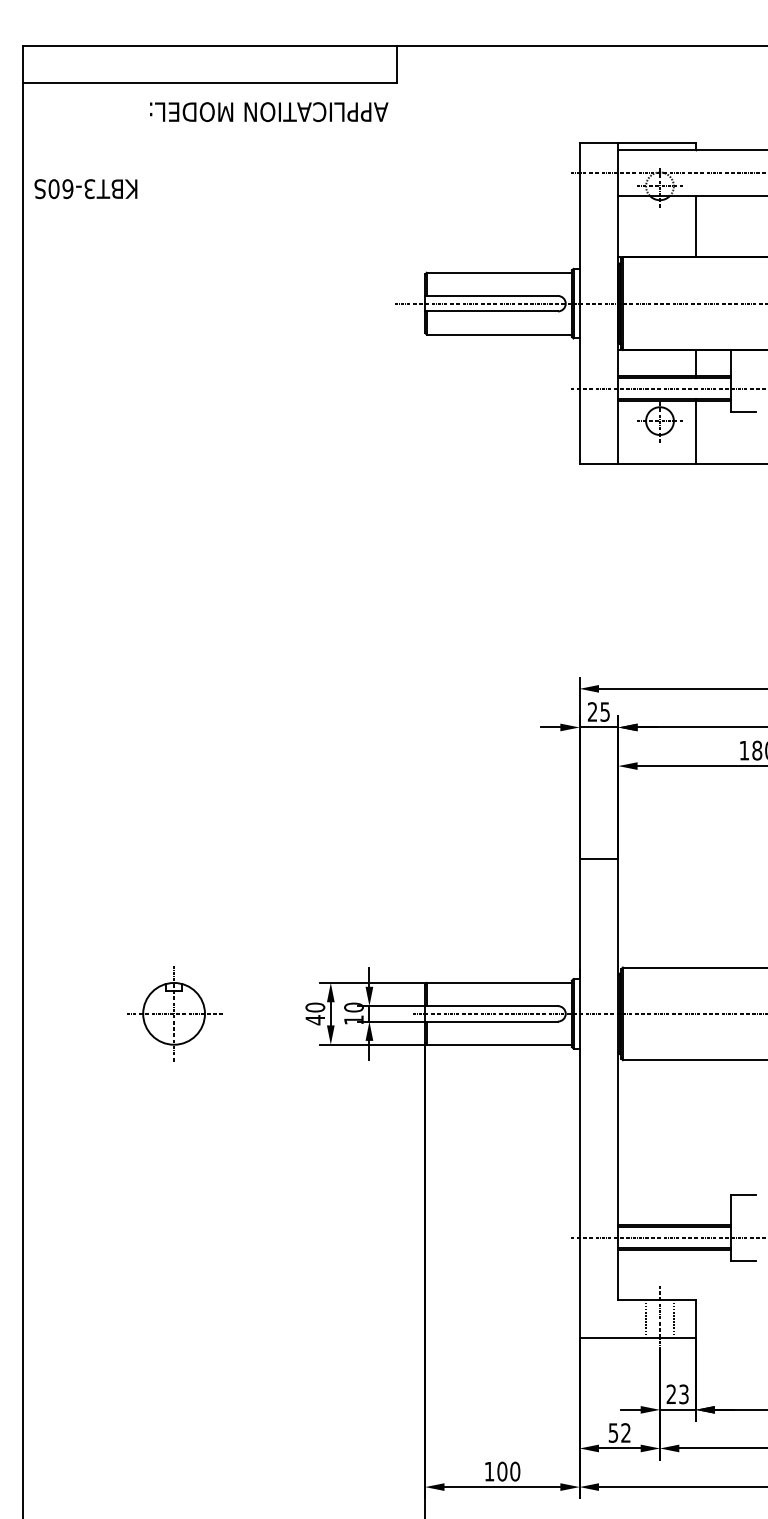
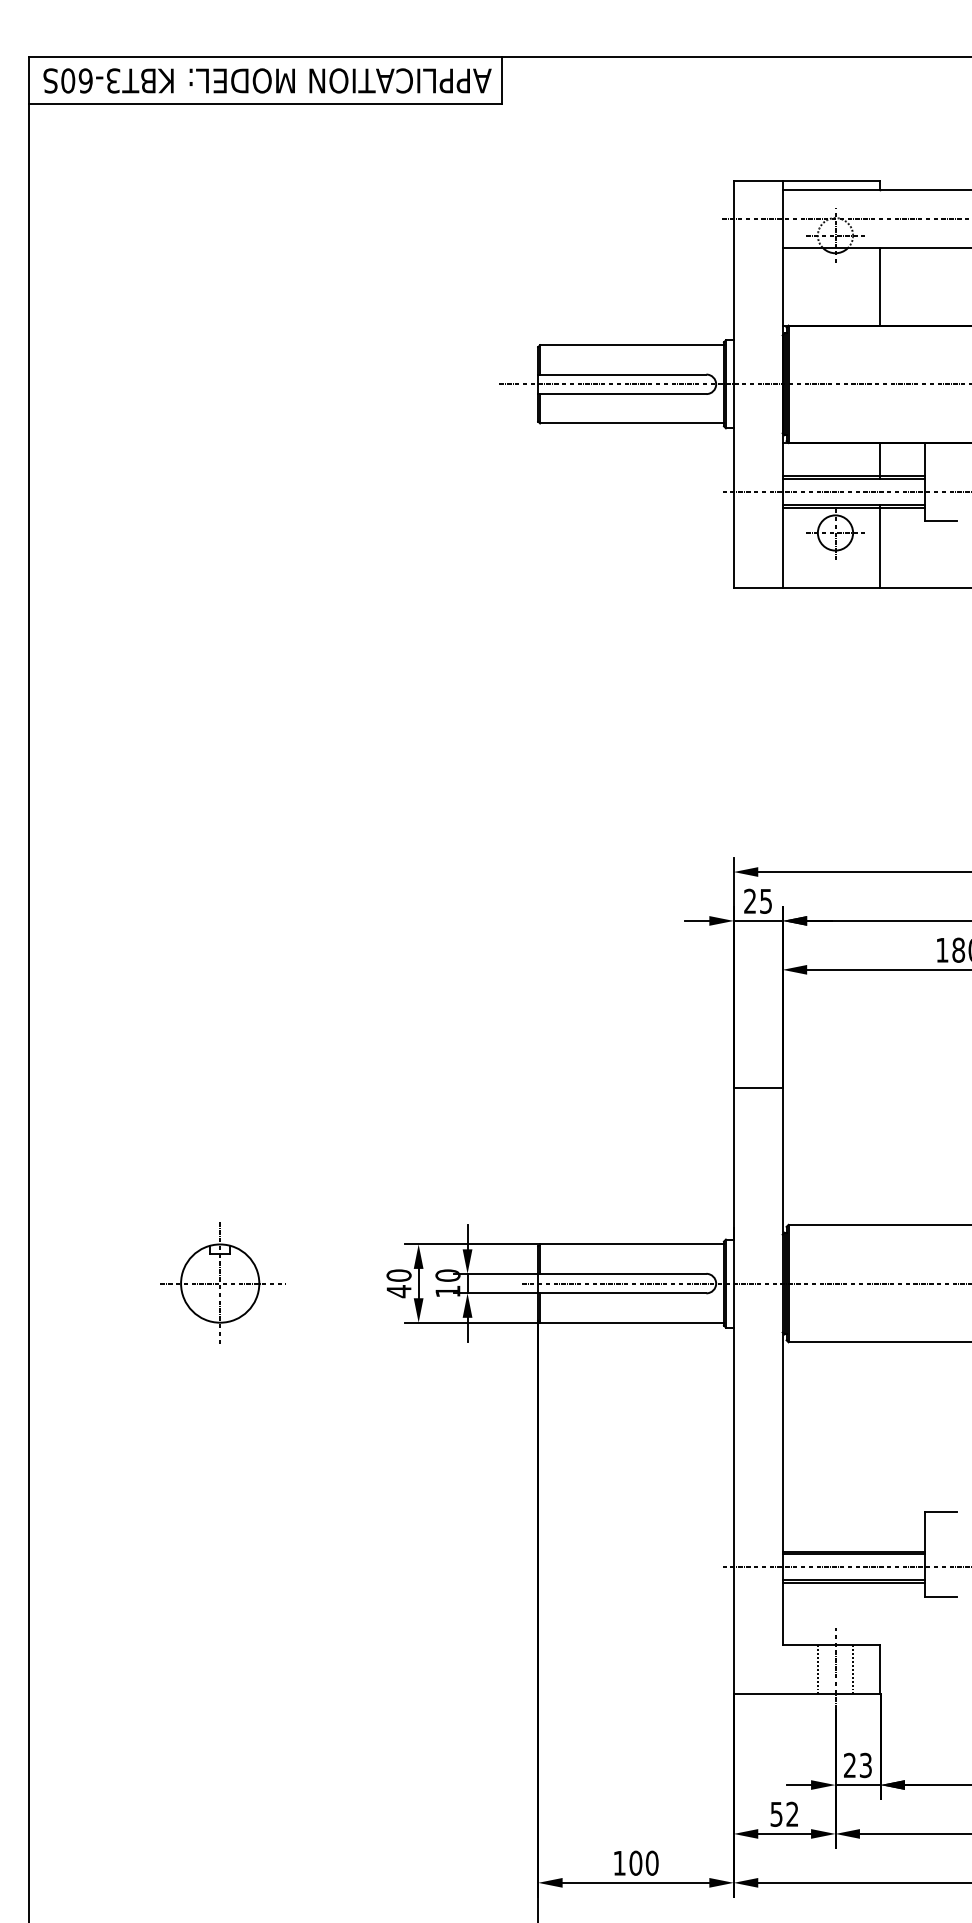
text: (269, 112) -> (341, 81), moved
text: (85, 189) -> (108, 81), moved

